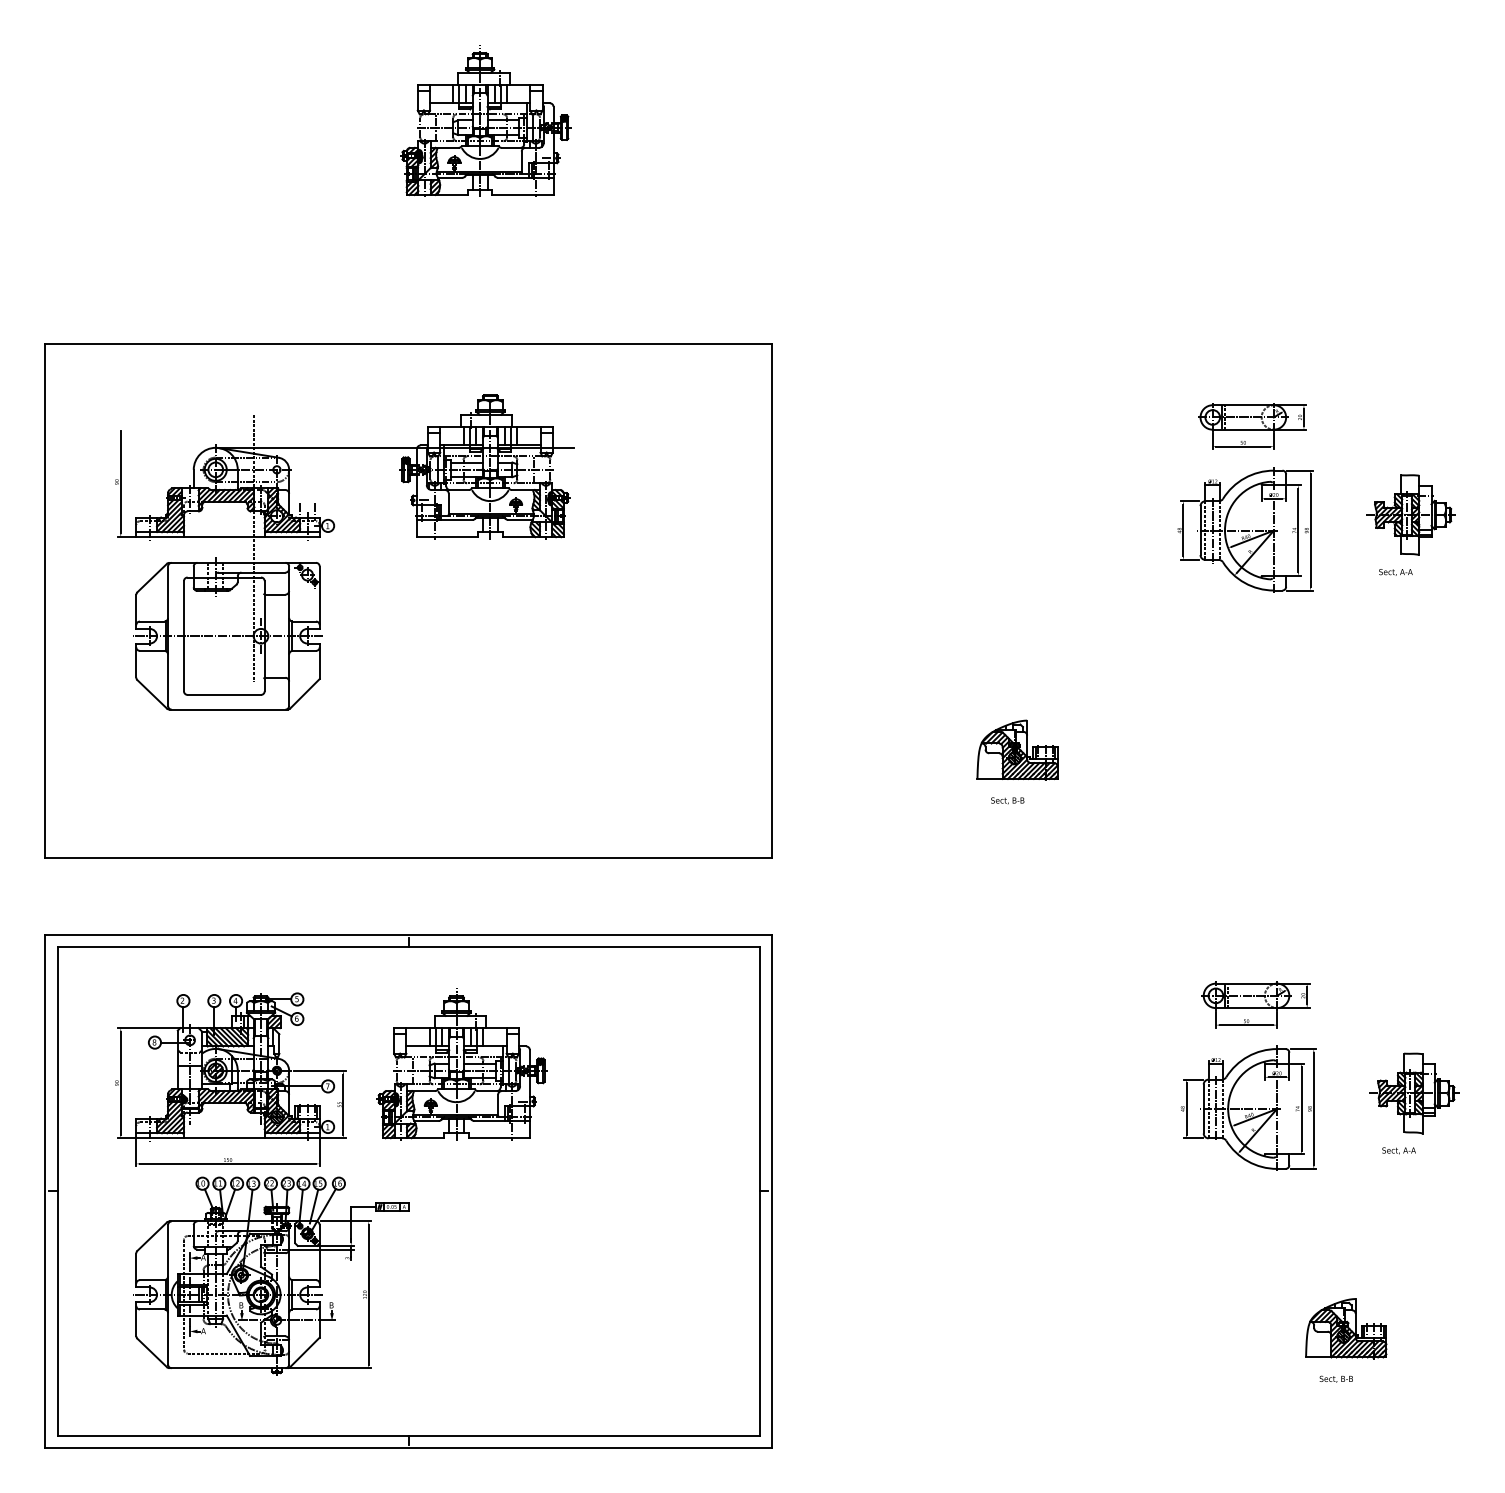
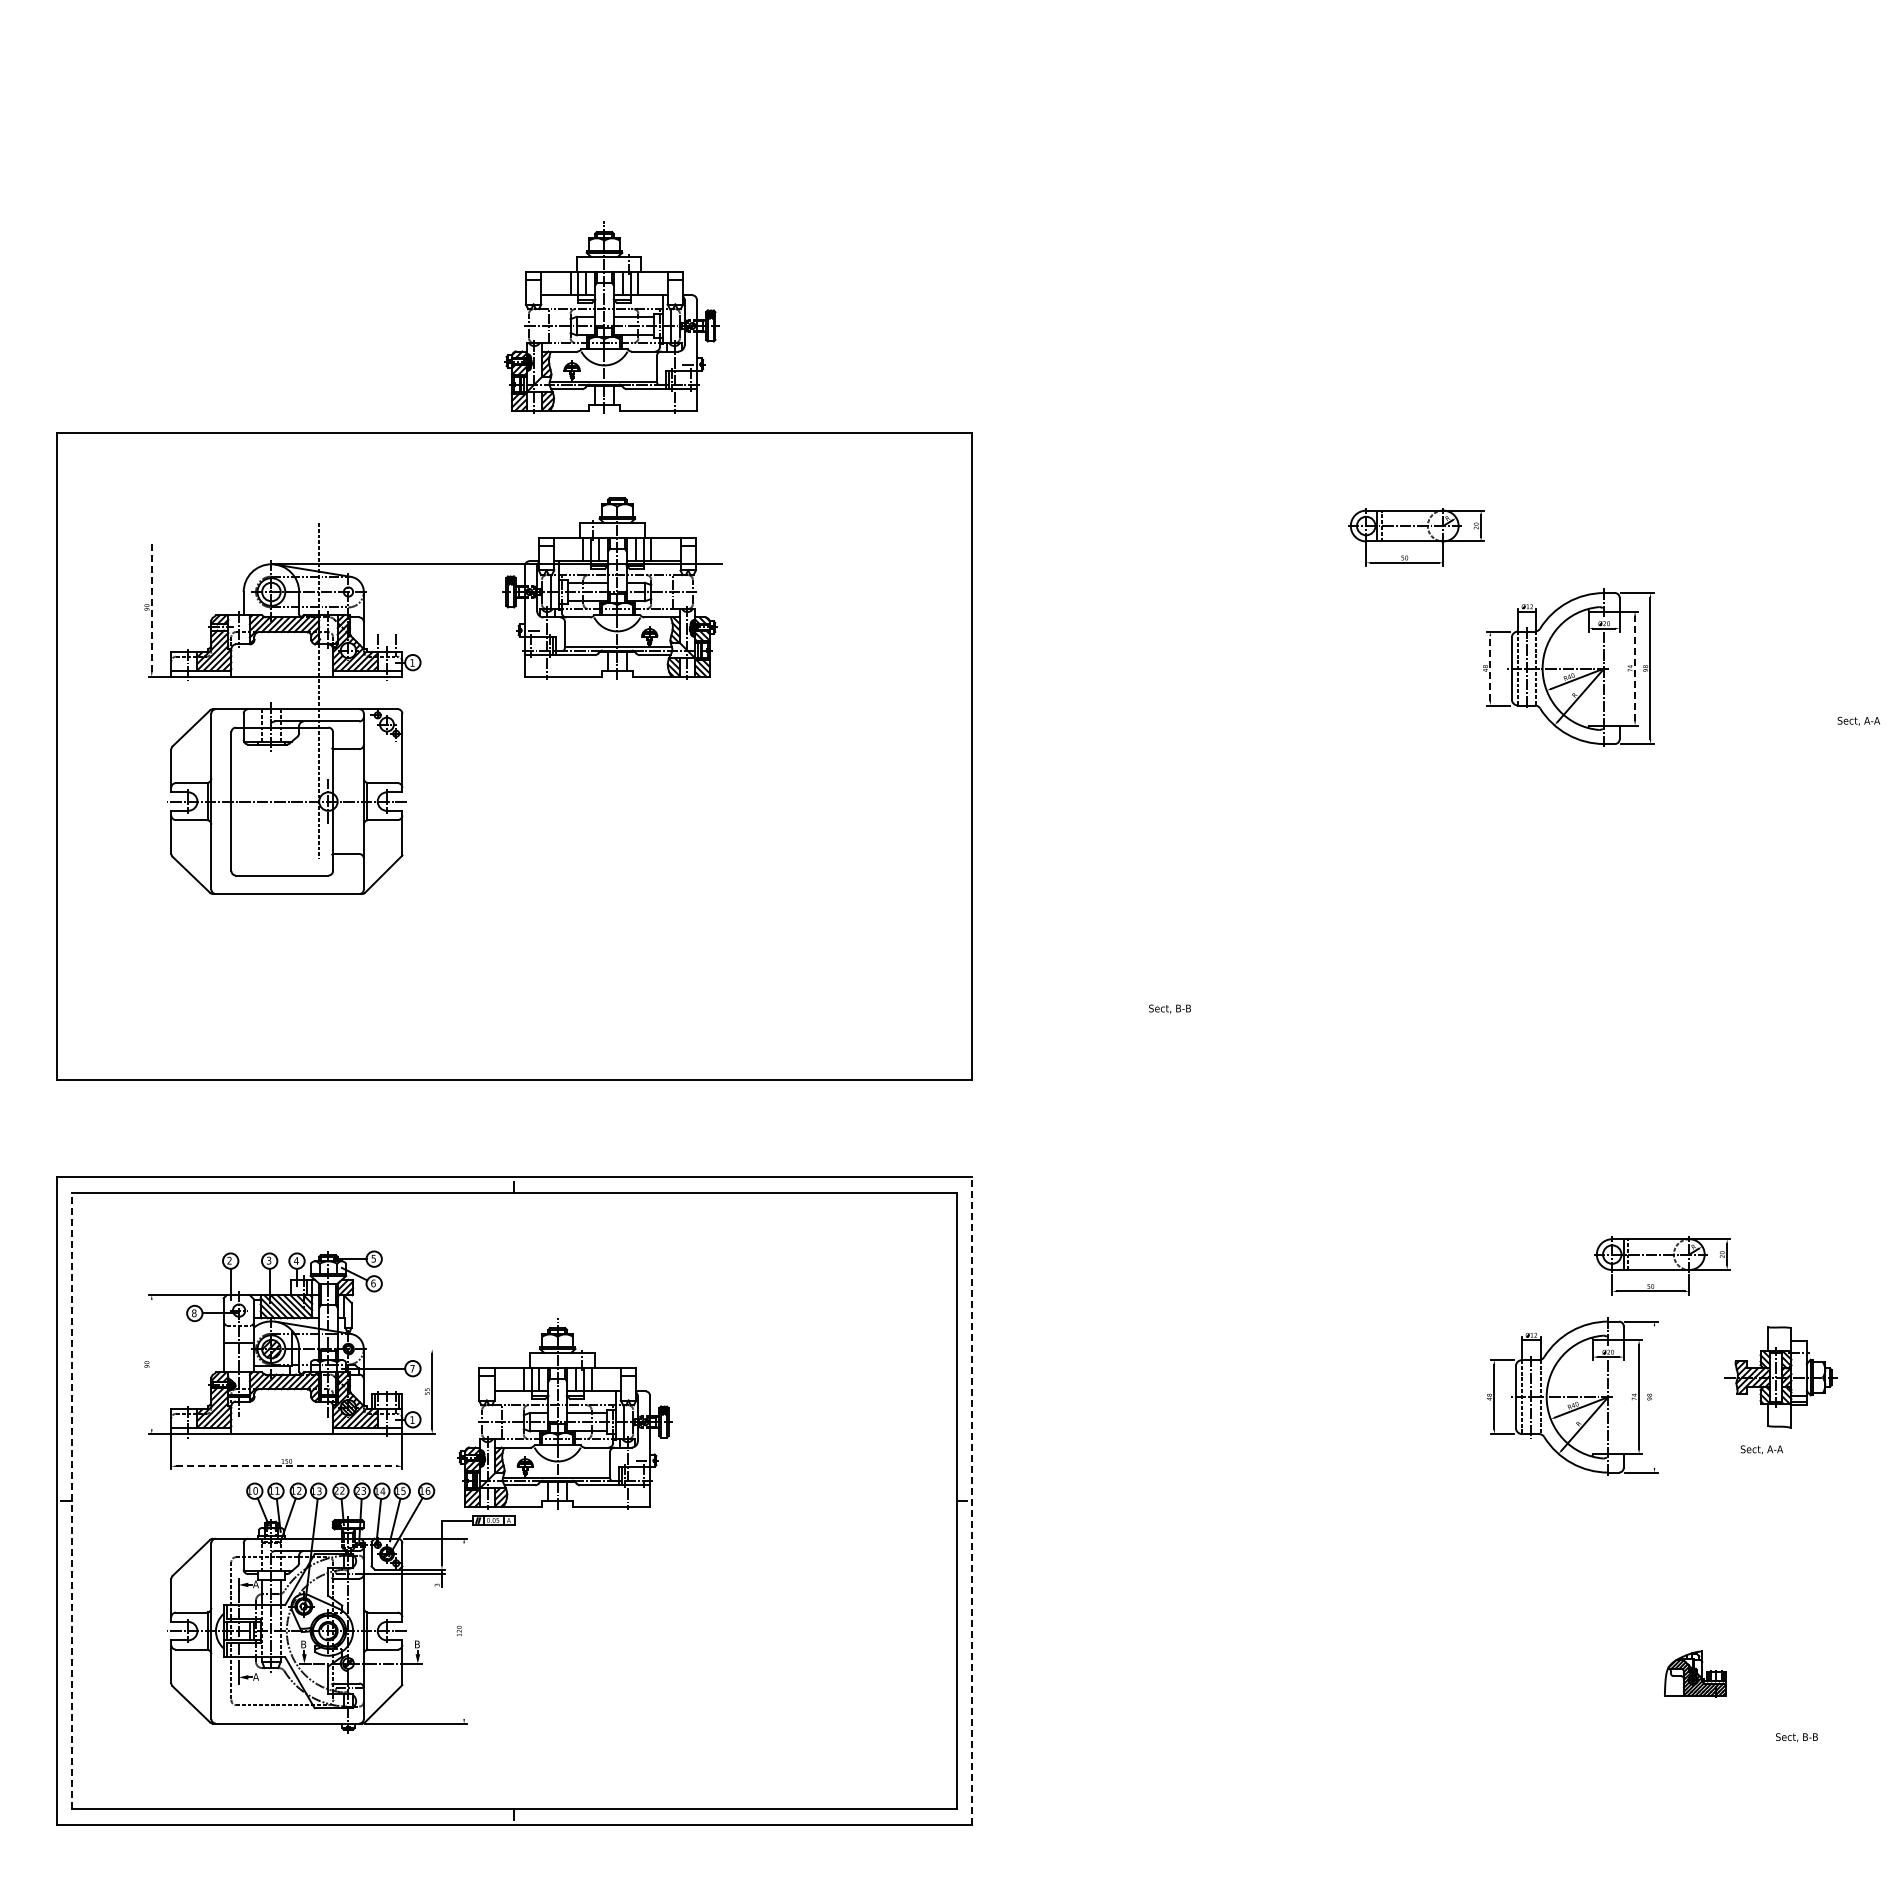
part: (485, 120) -> (611, 317), moved
part: (1252, 426) -> (1416, 537), moved
line: (120, 482) -> (151, 607), solid -> dashed
part: (1410, 515) -> (1776, 649), removed
line: (1183, 530) -> (1490, 668), solid -> dashed
line: (1298, 530) -> (1635, 668), solid -> dashed
text: (1395, 571) -> (1858, 720), moved
part: (1017, 750) -> (1281, 945), removed
text: (1007, 800) -> (1169, 1008), moved
part: (1255, 1004) -> (1662, 1265), moved
part: (461, 1064) -> (564, 1413), moved
line: (319, 1071) -> (402, 1349), removed
line: (120, 1083) -> (151, 1364), removed
line: (1313, 1108) -> (1654, 1396), removed
line: (227, 1164) -> (286, 1466), solid -> dashed
line: (57, 1191) -> (72, 1500), solid -> dashed
line: (771, 1191) -> (971, 1501), solid -> dashed
line: (369, 1294) -> (464, 1630), removed
part: (1345, 1328) -> (1694, 1673), size x0.6
text: (1336, 1379) -> (1796, 1737), moved

